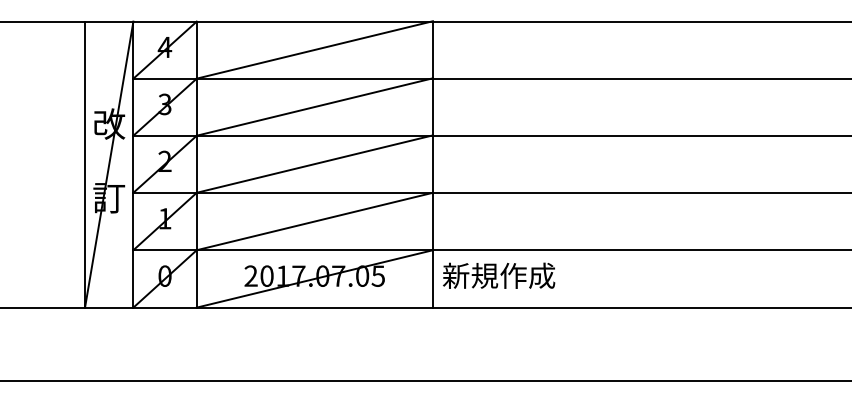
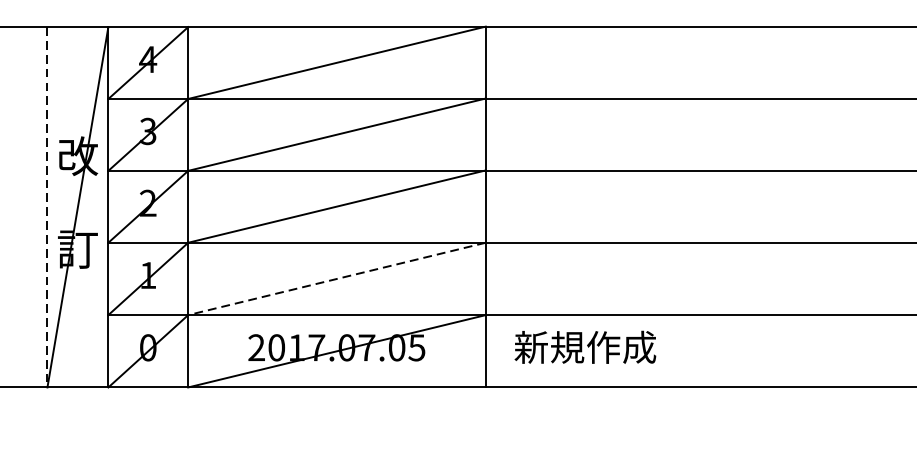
line: (85, 165) -> (48, 208), solid -> dashed
line: (314, 221) -> (336, 278), solid -> dashed
text: (499, 275) -> (585, 346), moved

